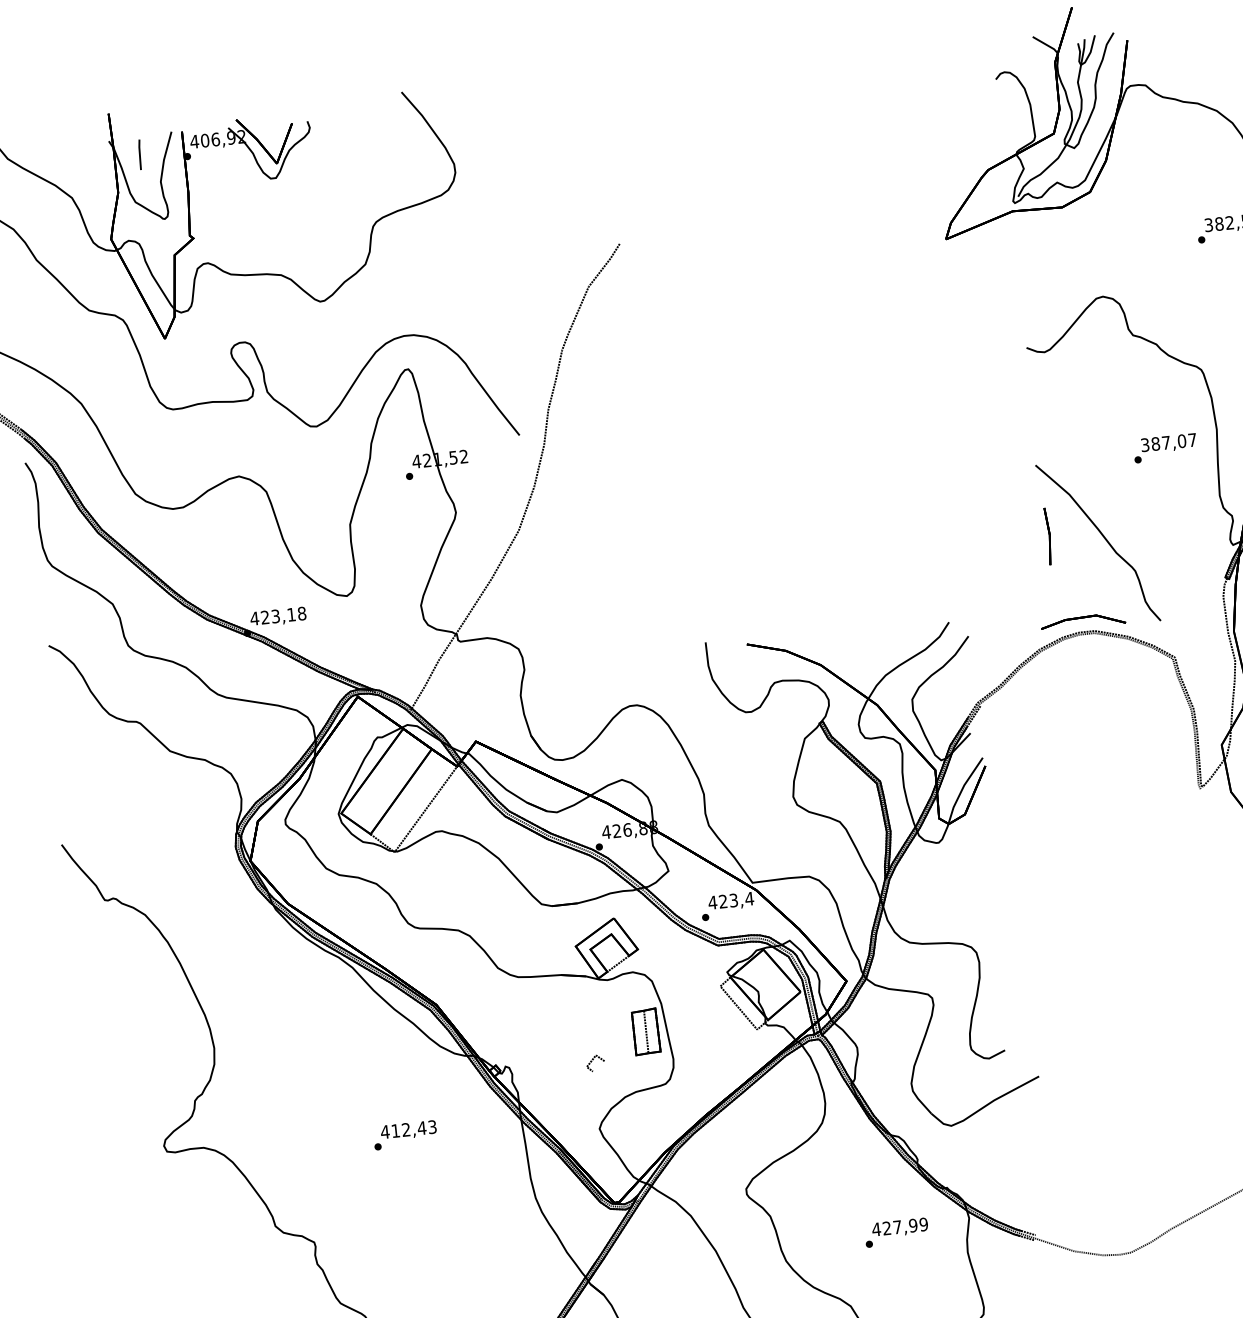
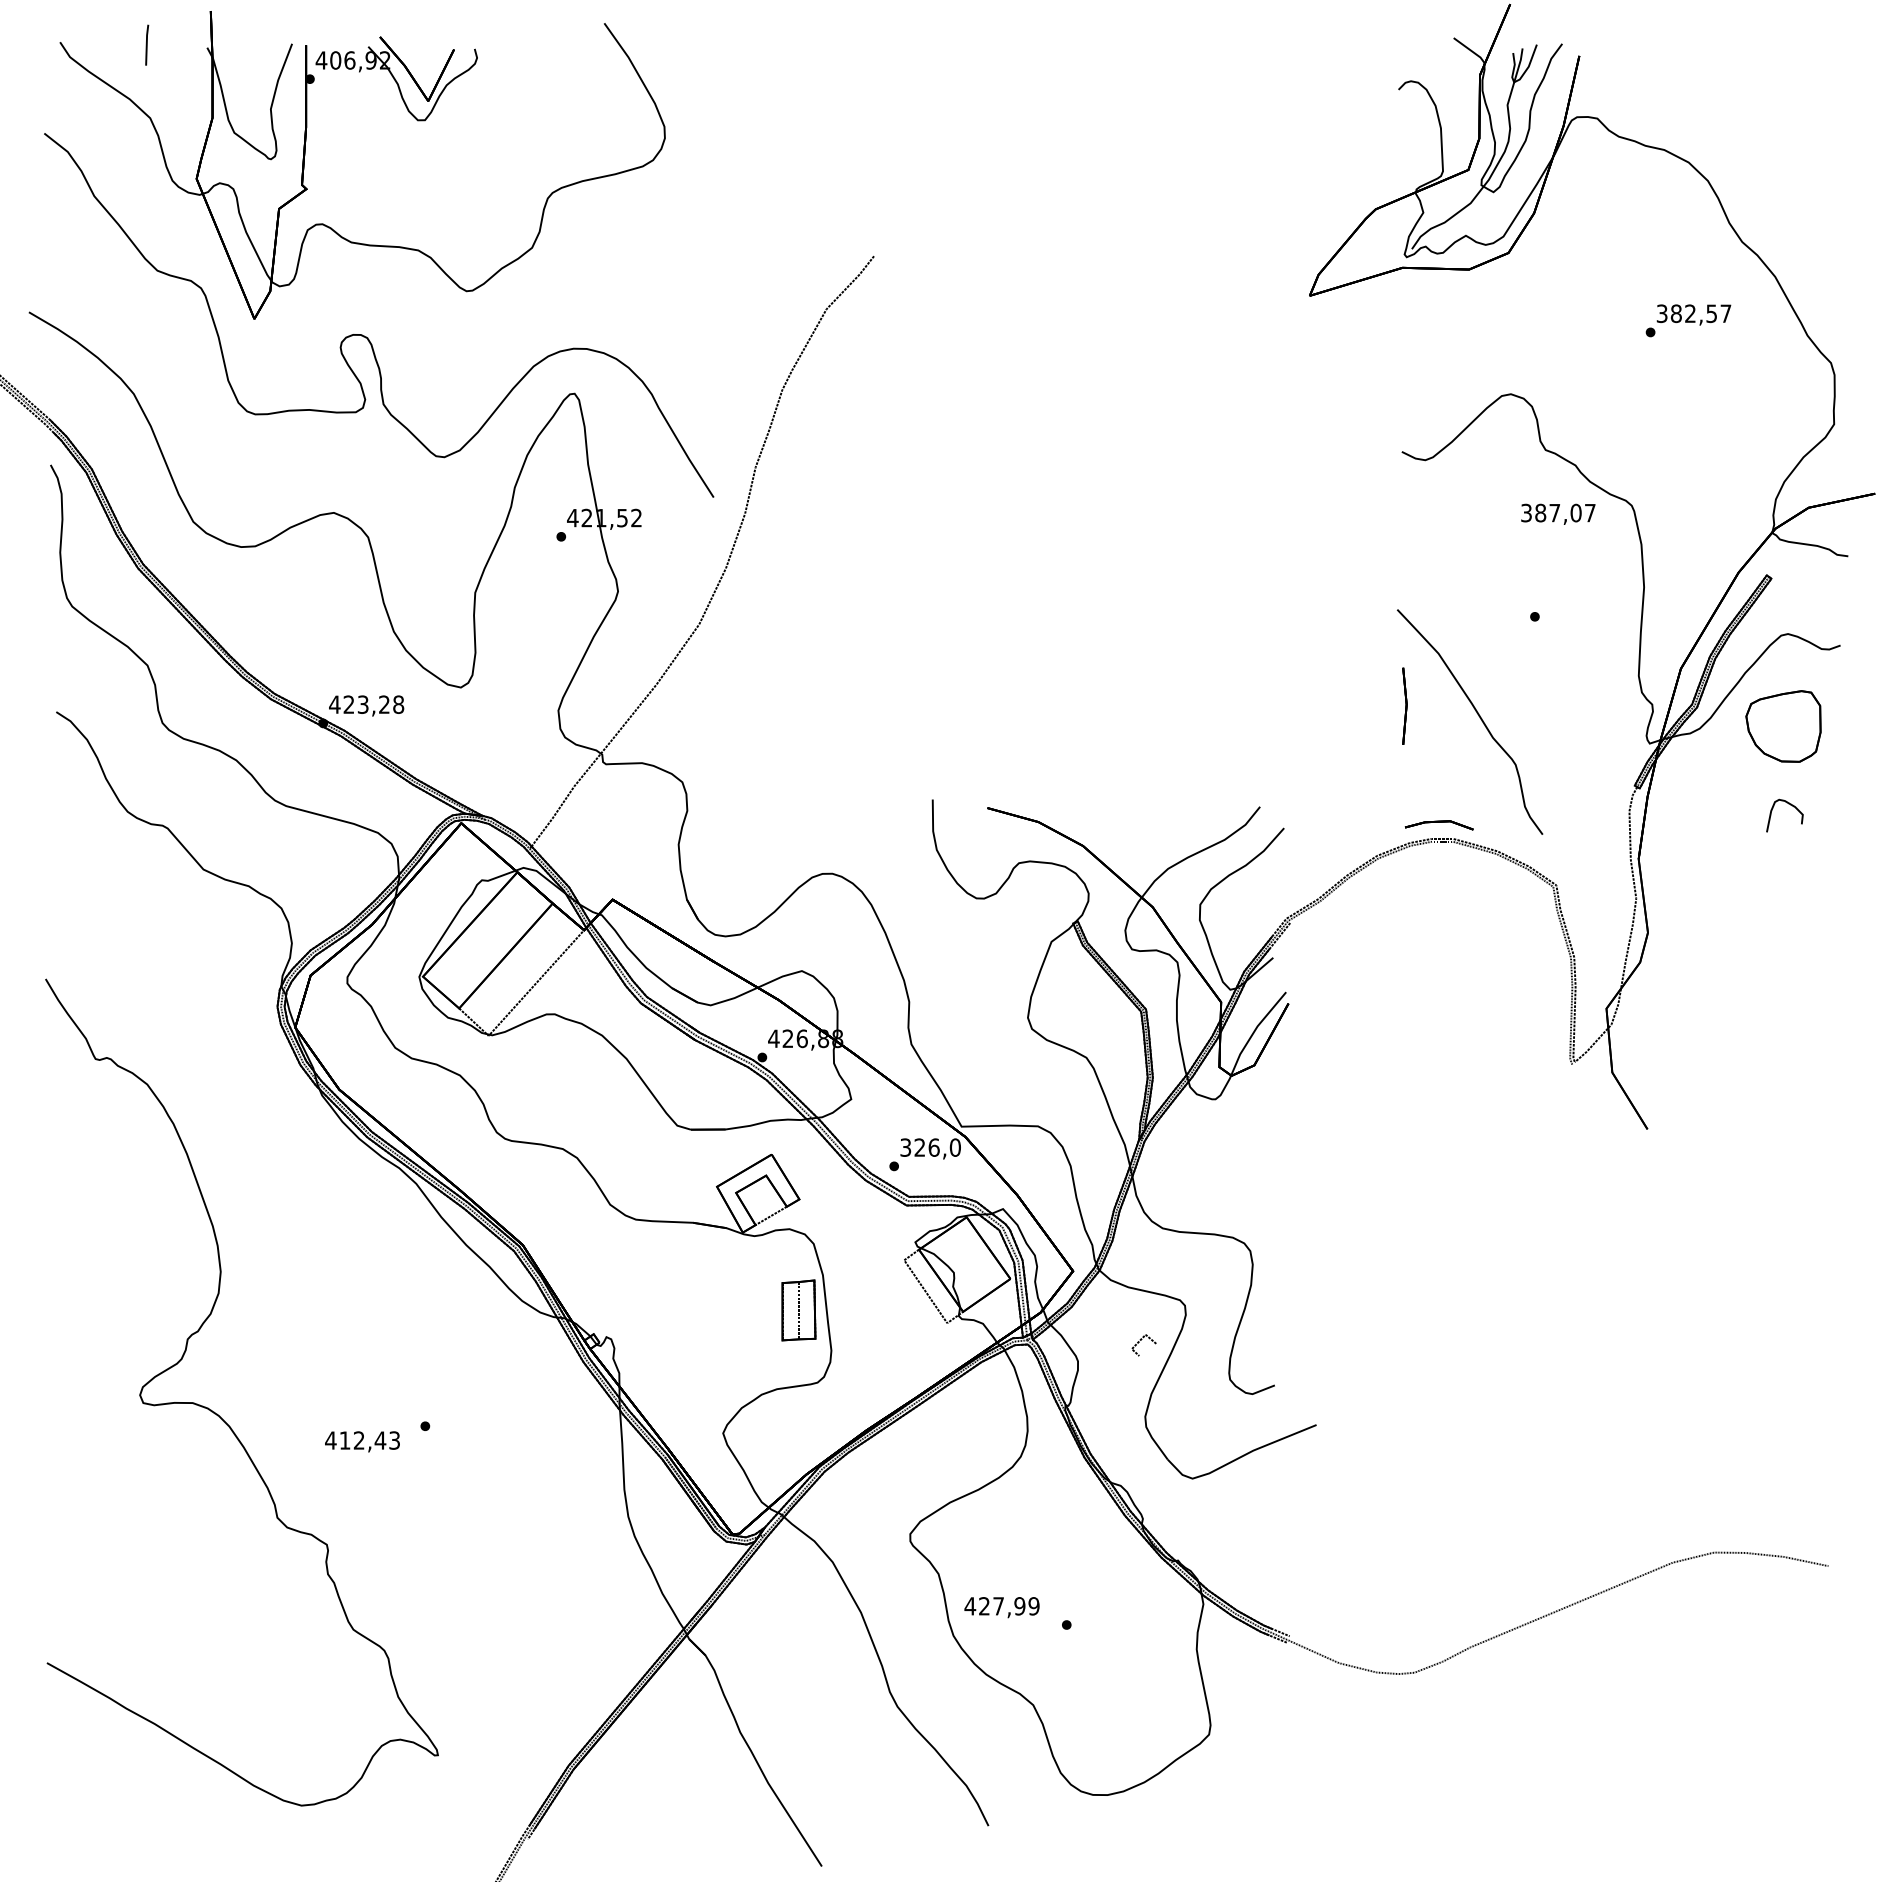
line: (140, 154) -> (147, 44), moved
text: (1168, 442) -> (1558, 513), moved
text: (291, 614) -> (384, 704), 423,18 -> 423,28
part: (1083, 622) -> (1439, 825), size x0.6
text: (731, 900) -> (930, 1147), 423,4 -> 326,0
line: (592, 1061) -> (1139, 1342), moved
text: (408, 1130) -> (362, 1441), moved
text: (899, 1227) -> (1001, 1607), moved

